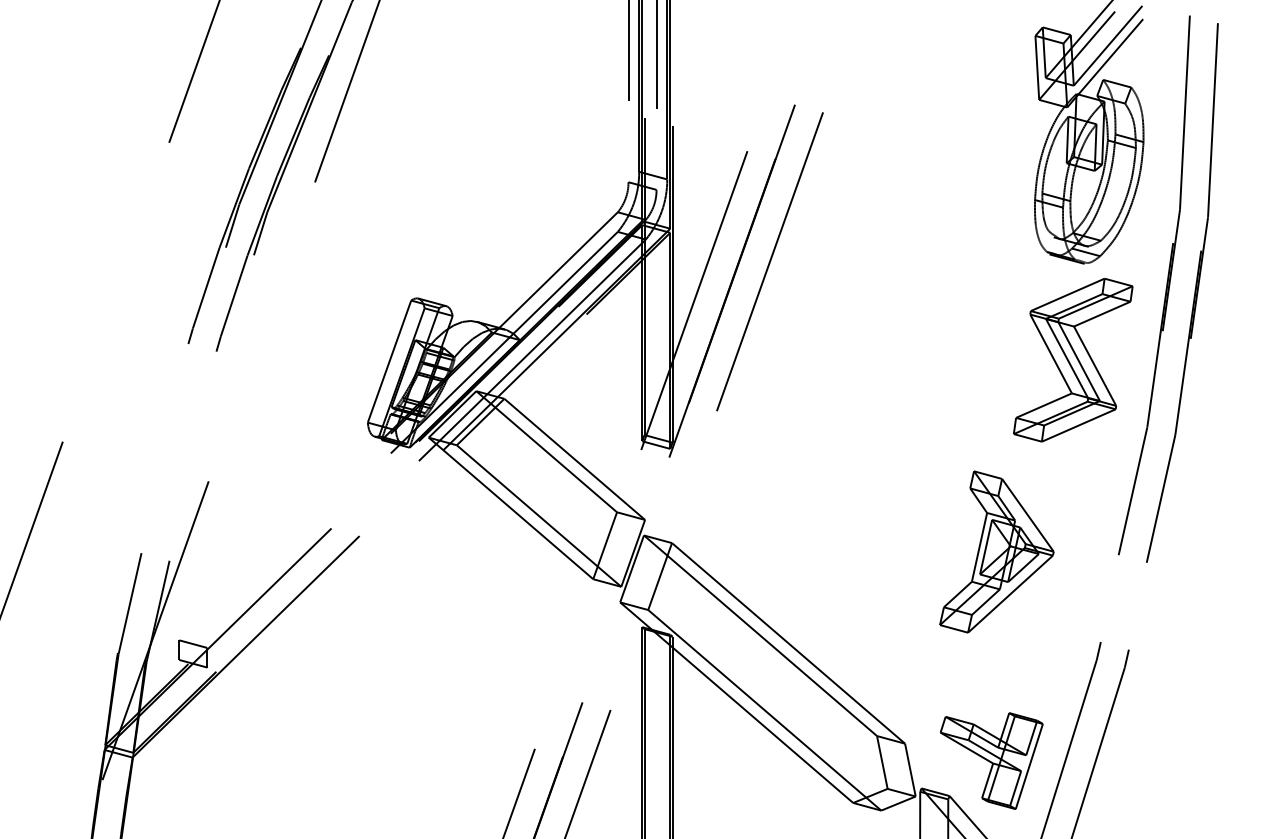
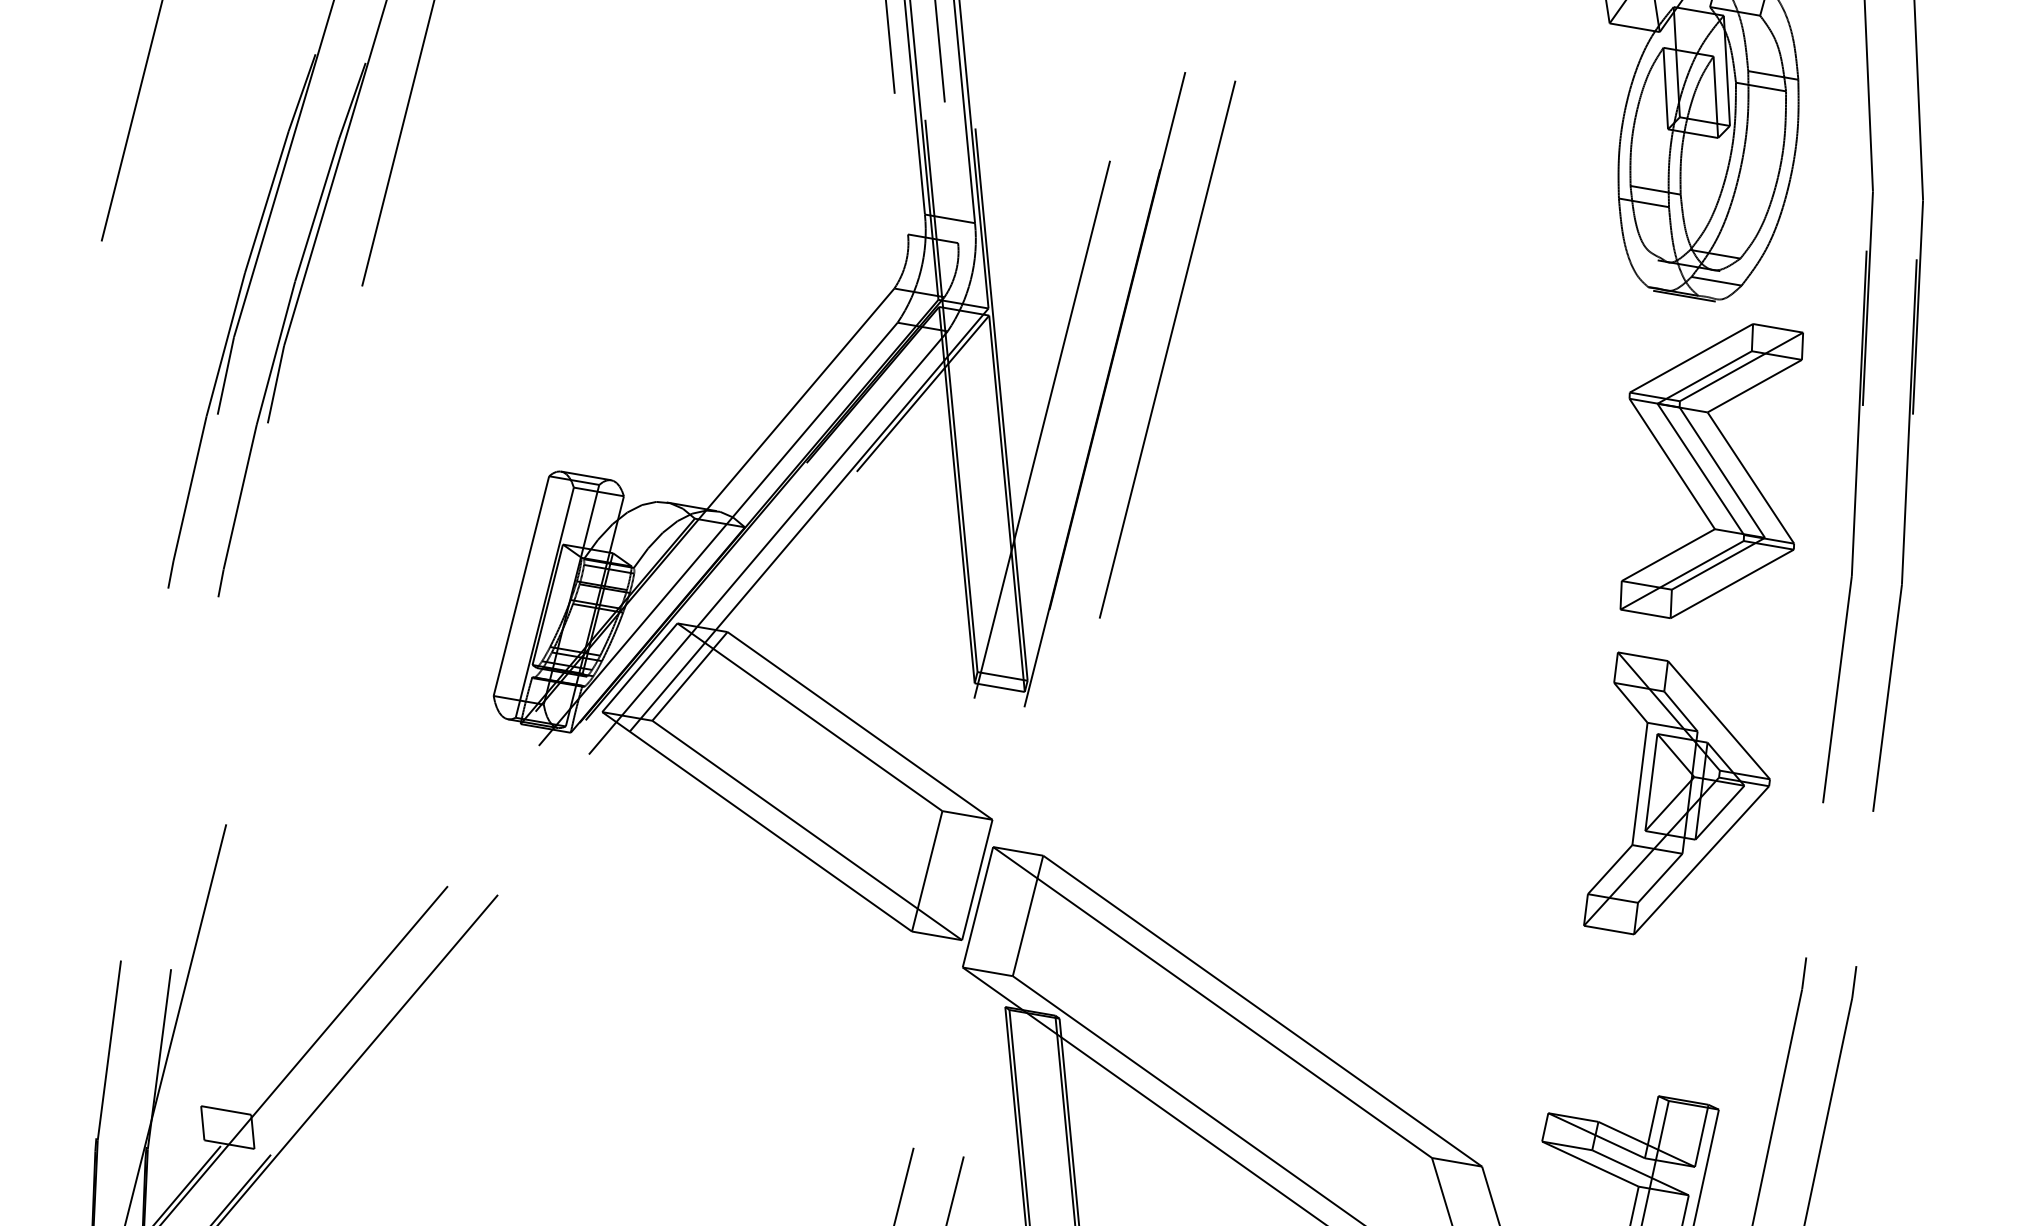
part: (996, 551) -> (1670, 788), moved

